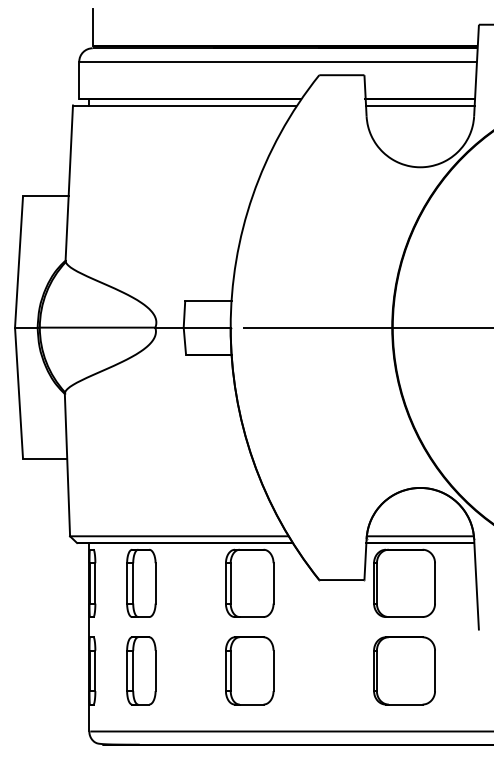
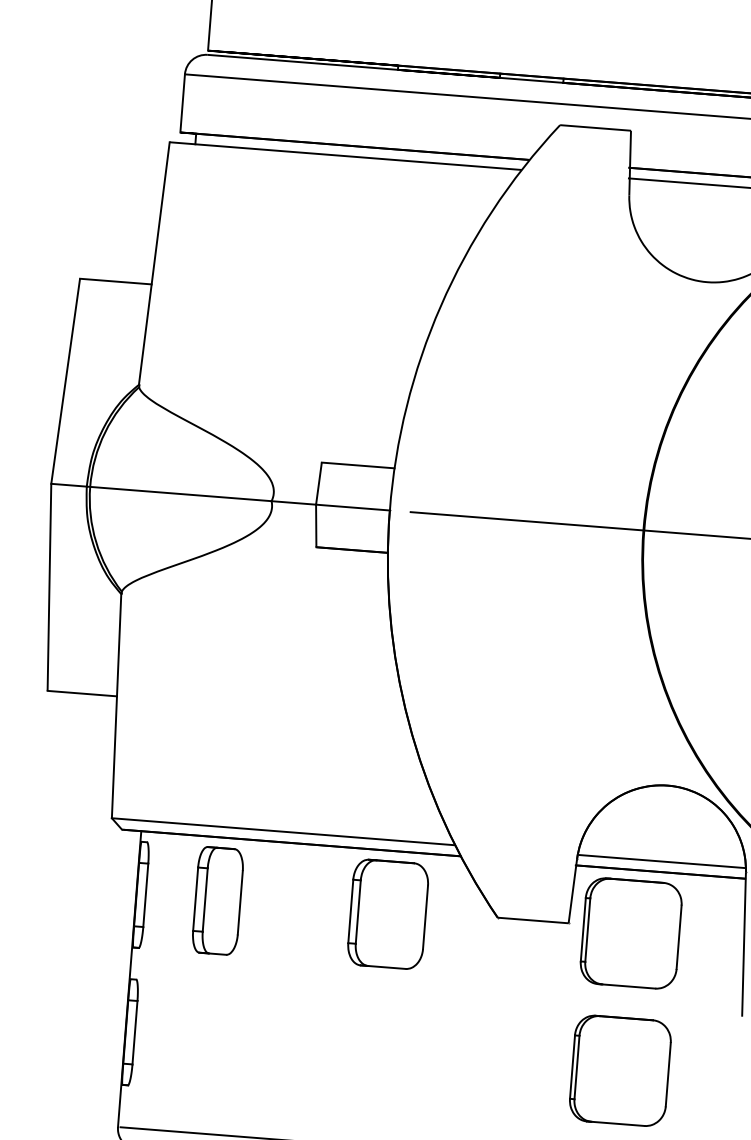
part: (141, 670) -> (207, 1037), removed
part: (249, 670) -> (377, 1051), removed

